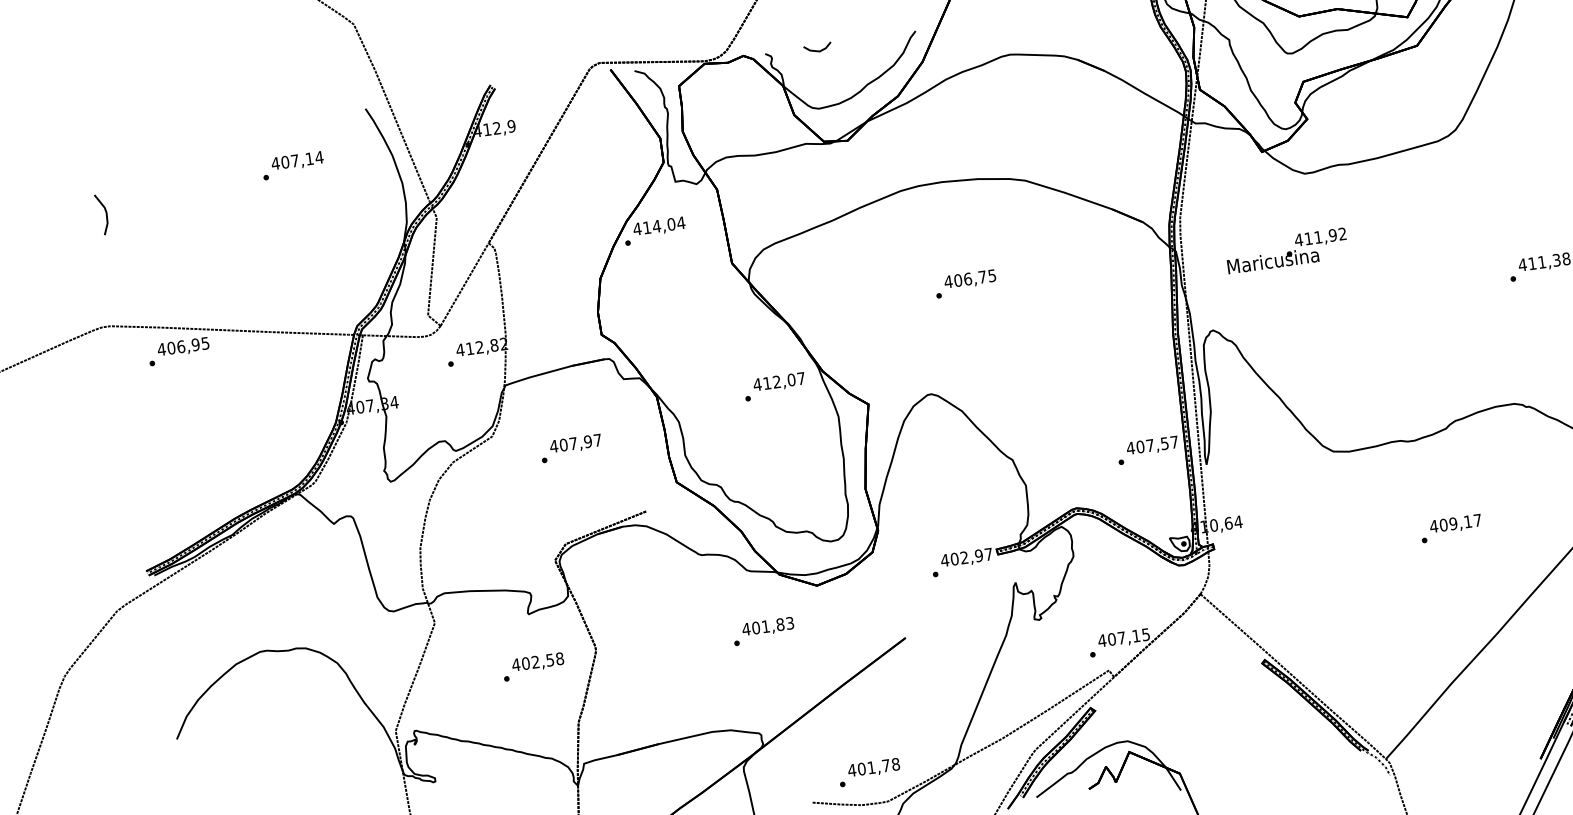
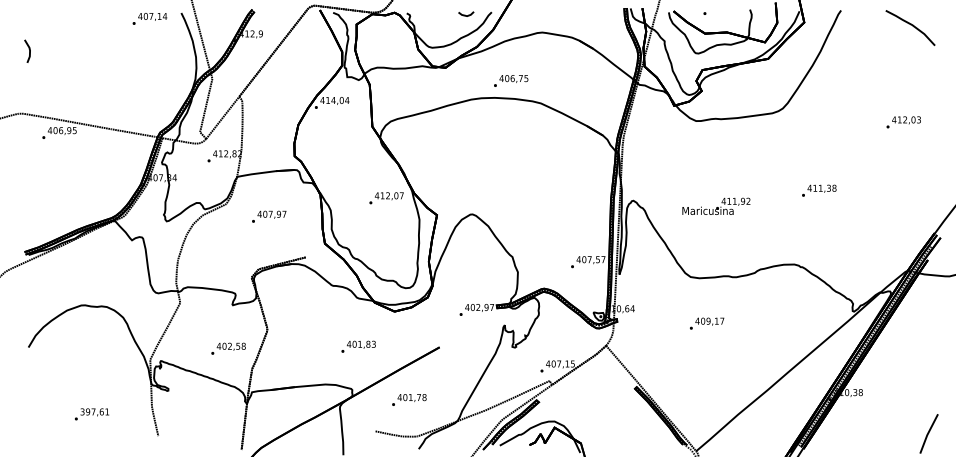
line: (816, 48) -> (465, 14), moved
text: (292, 165) -> (149, 18), moved
text: (1286, 249) -> (716, 205), moved
text: (966, 282) -> (511, 80), moved
text: (1452, 528) -> (707, 323), moved
text: (763, 630) -> (358, 346), moved
text: (533, 666) -> (228, 348), moved
text: (869, 771) -> (409, 399), moved

